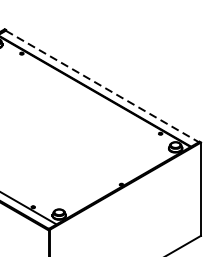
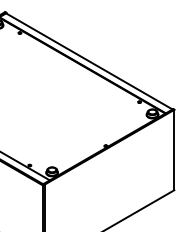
line: (102, 86) -> (89, 61), dashed -> solid

